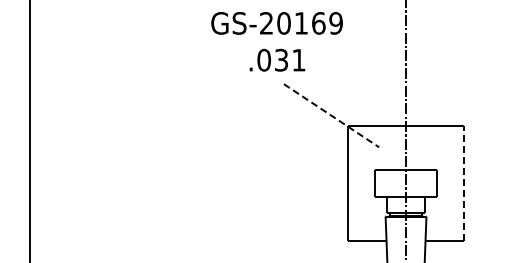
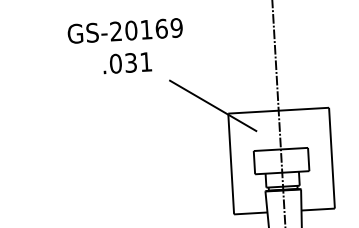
text: (276, 41) -> (125, 46), moved
line: (331, 116) -> (213, 106), dashed -> solid
line: (463, 183) -> (331, 158), dashed -> solid

